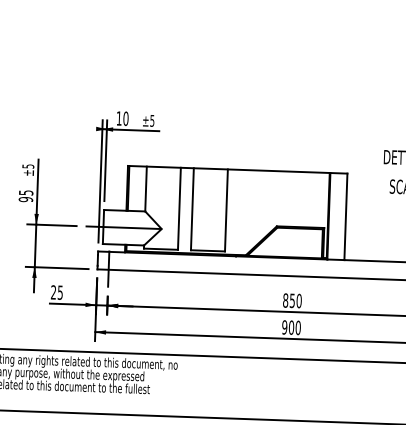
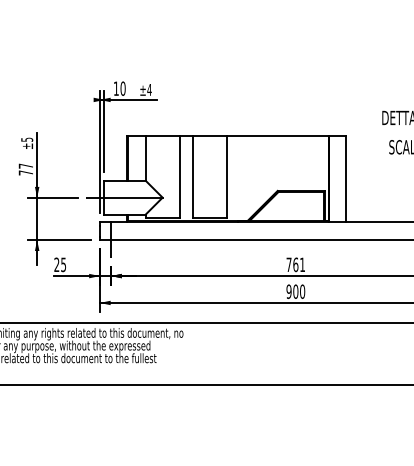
text: (152, 120) -> (149, 89), ±5 -> ±4
text: (25, 196) -> (25, 169), 95 -> 77
text: (292, 300) -> (295, 264), 850 -> 761

